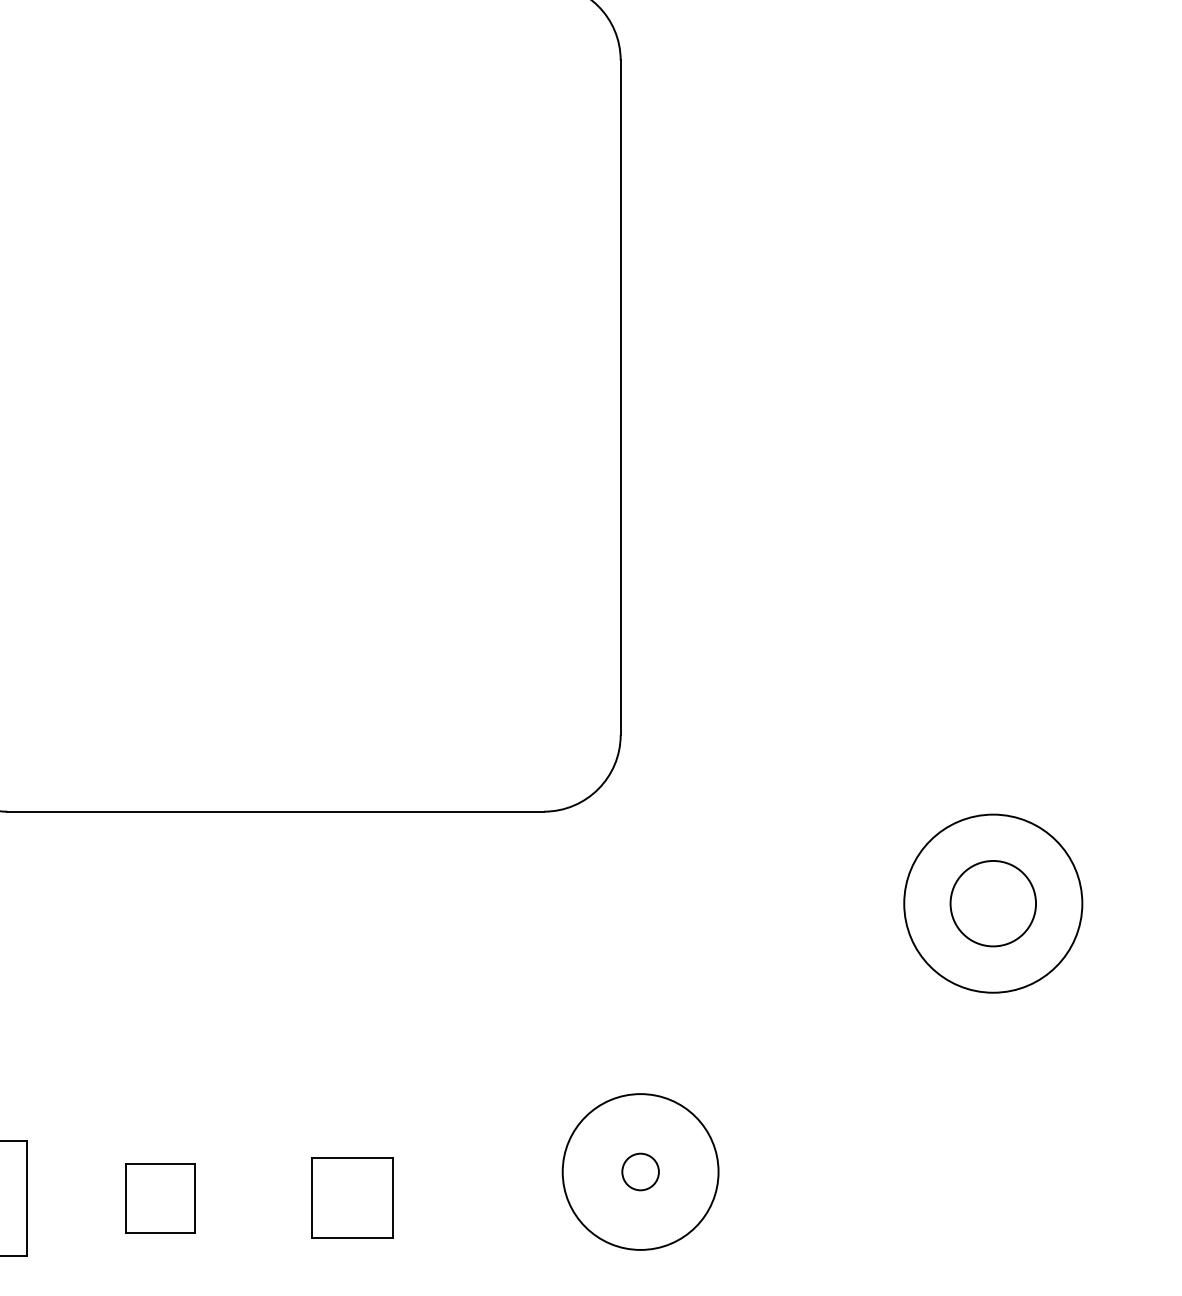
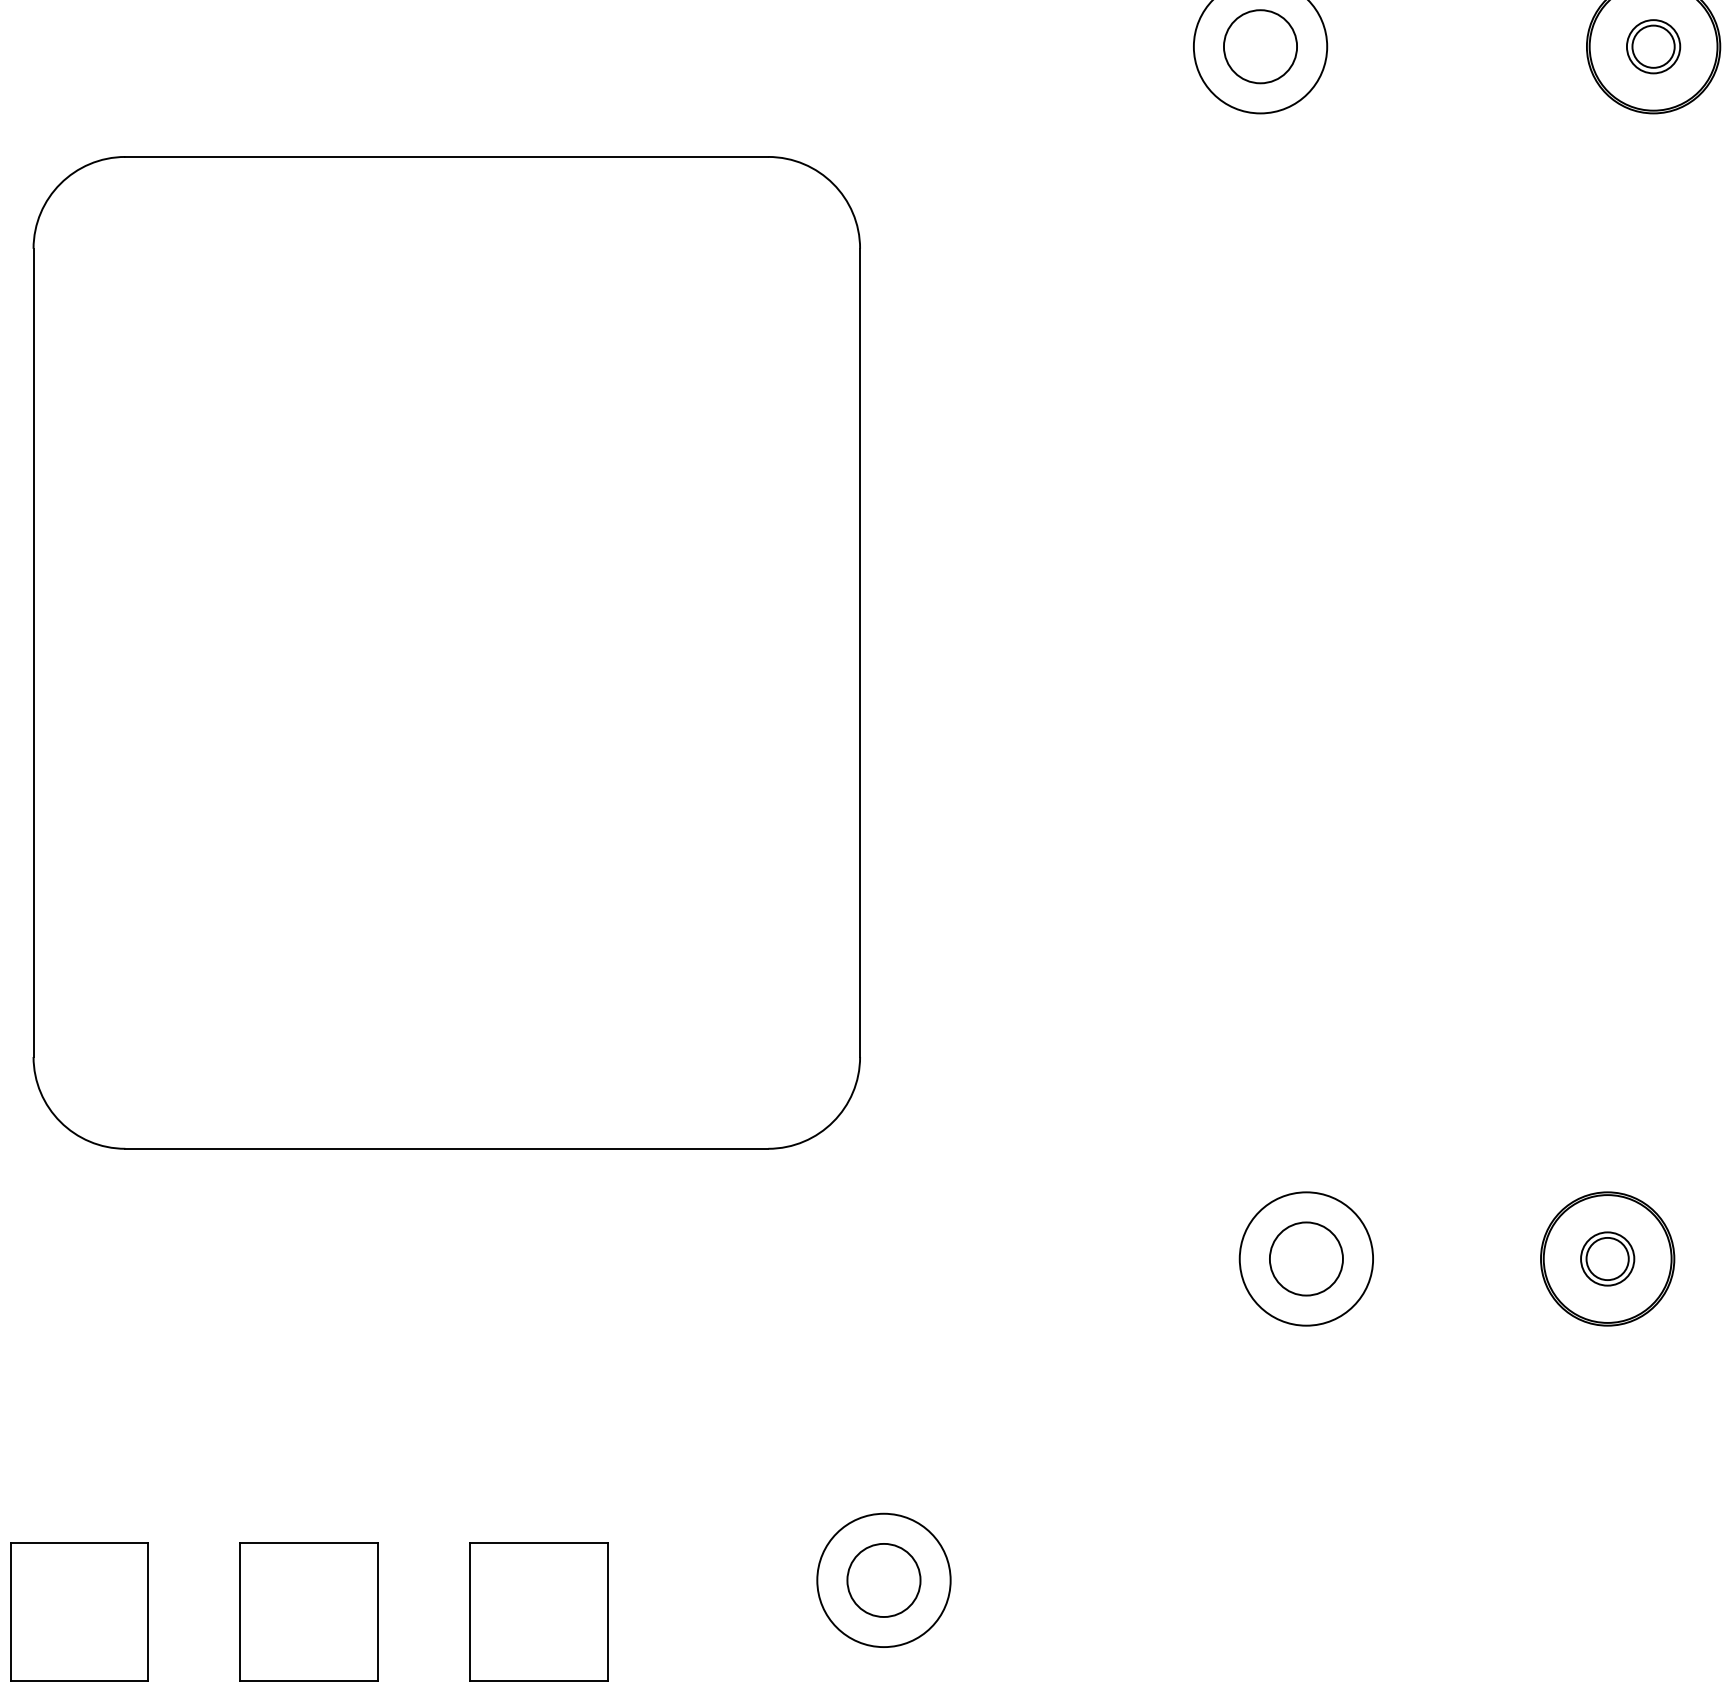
circle: (992, 903) -> (1305, 1258), size x0.71
circle: (993, 903) -> (1306, 1258), size x0.62
circle: (640, 1172) -> (883, 1580), size x0.71
circle: (640, 1172) -> (883, 1580), size x1.67
part: (160, 1197) -> (308, 1611), size x1.67
part: (352, 1197) -> (538, 1611), size x1.43

